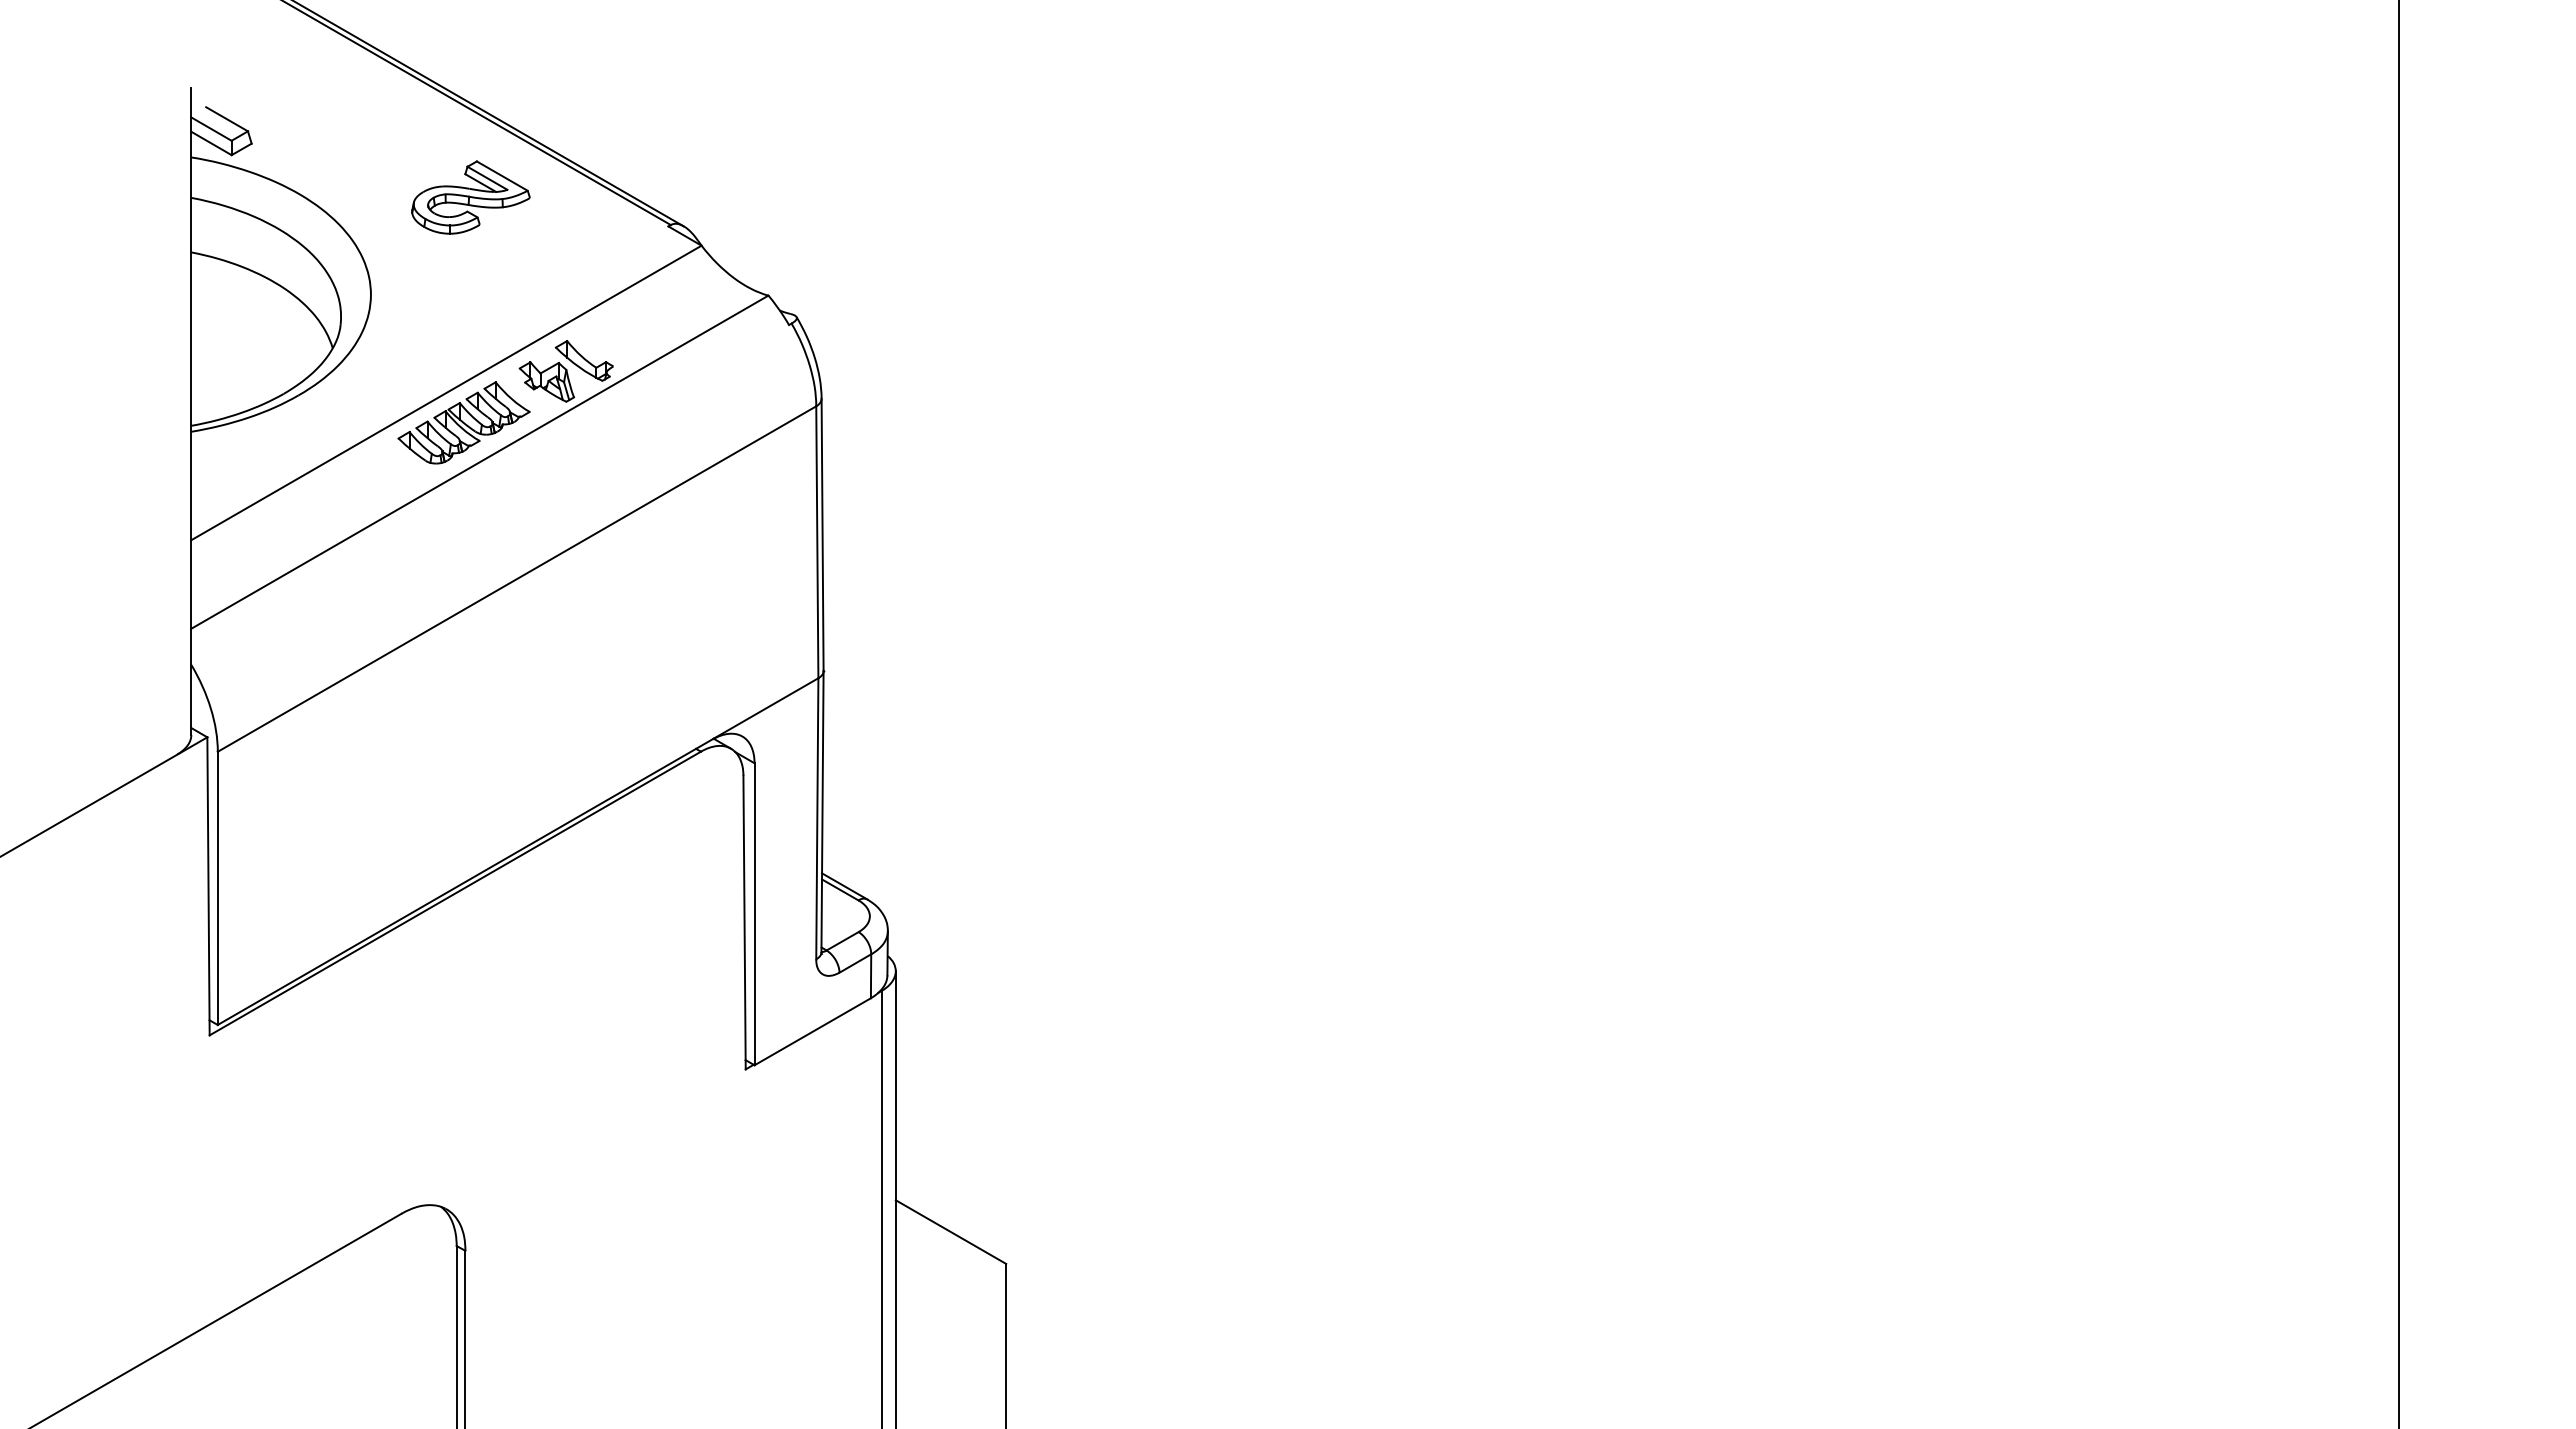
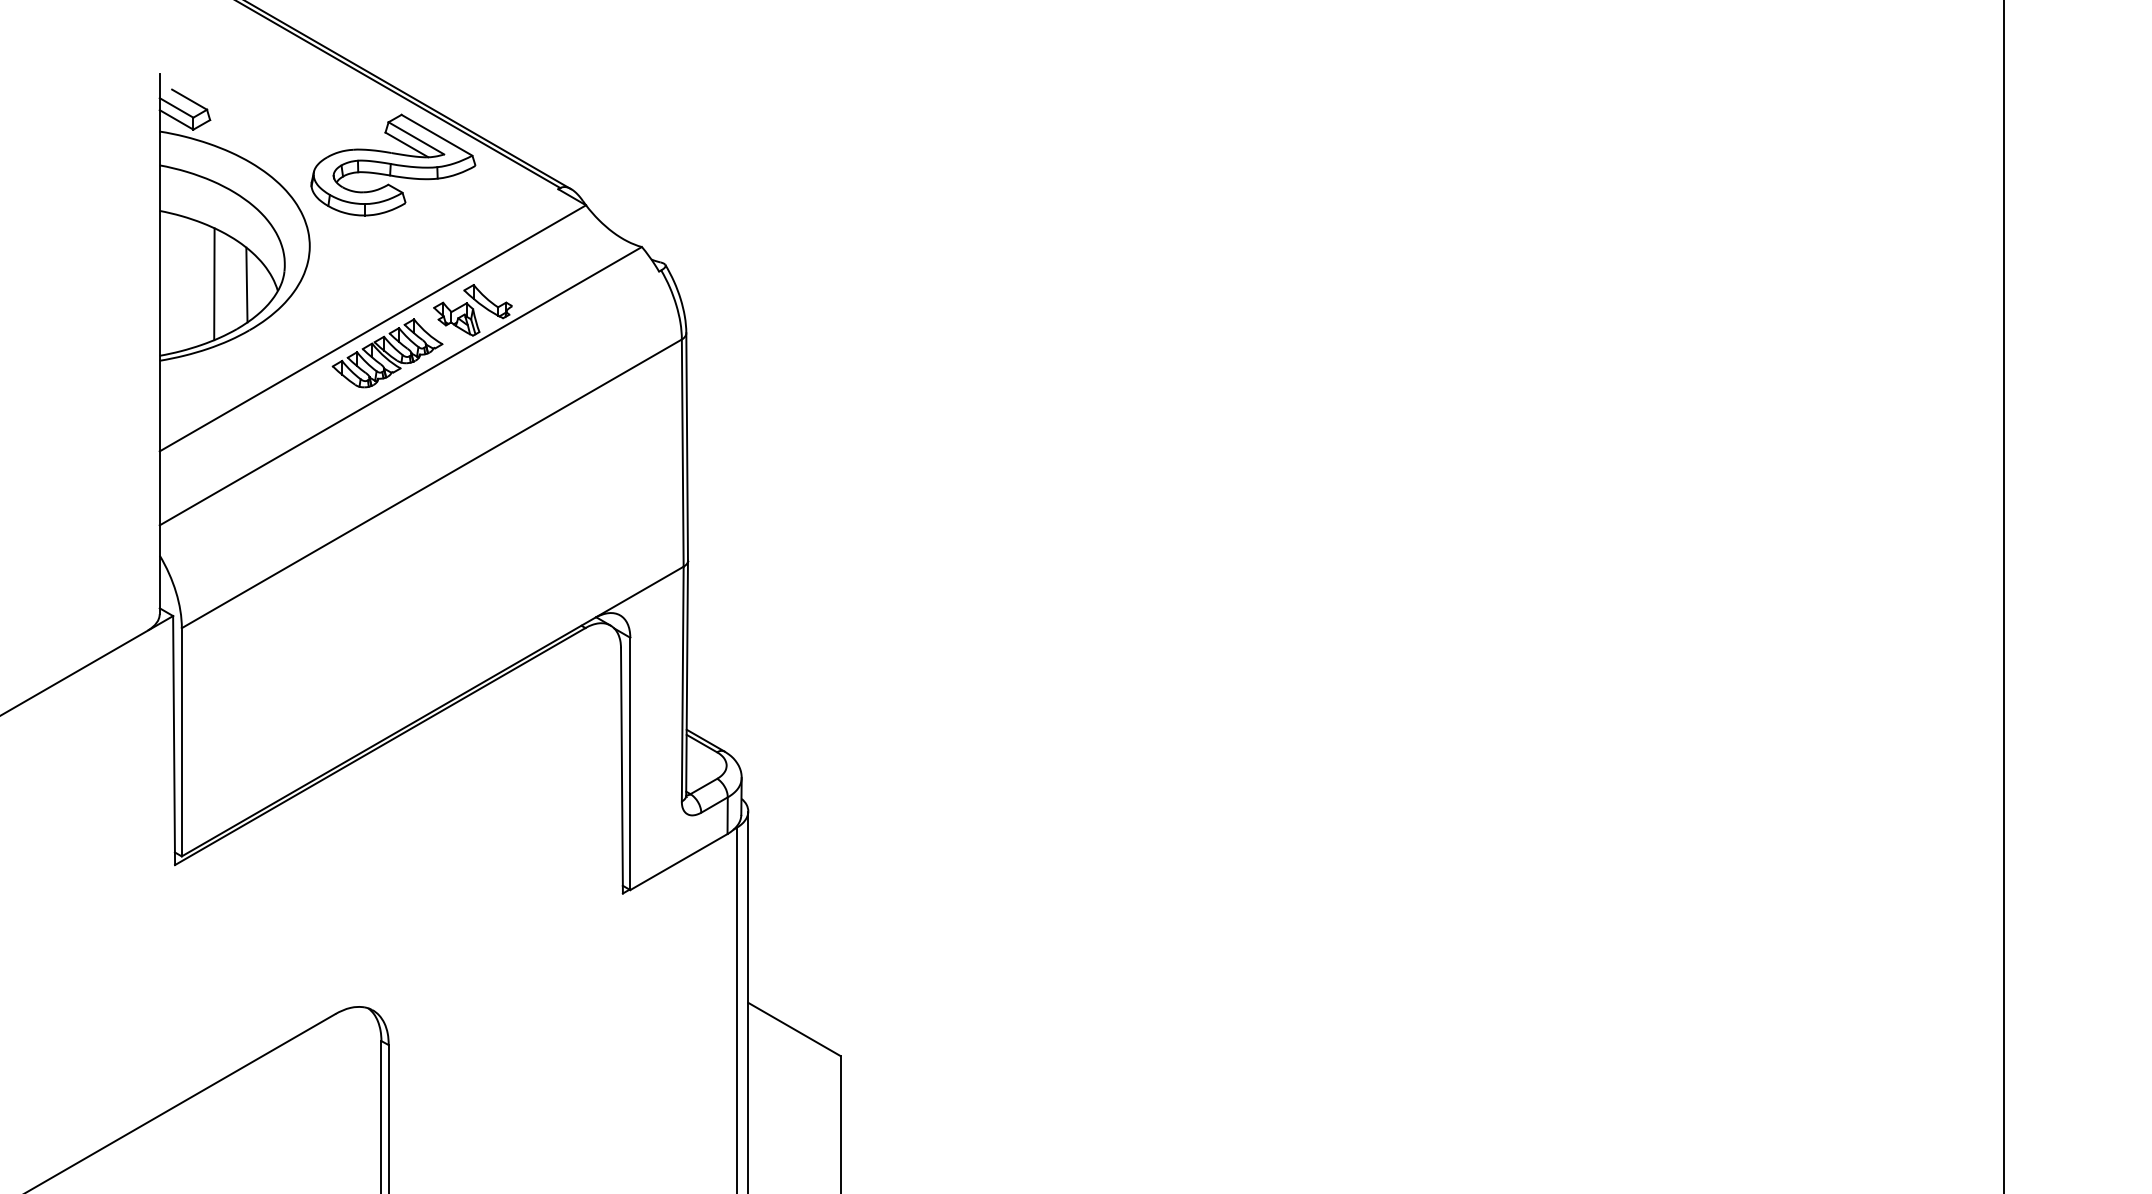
part: (470, 197) -> (392, 165), size x1.67
line: (256, 340) -> (214, 284), added
line: (295, 340) -> (246, 284), added

